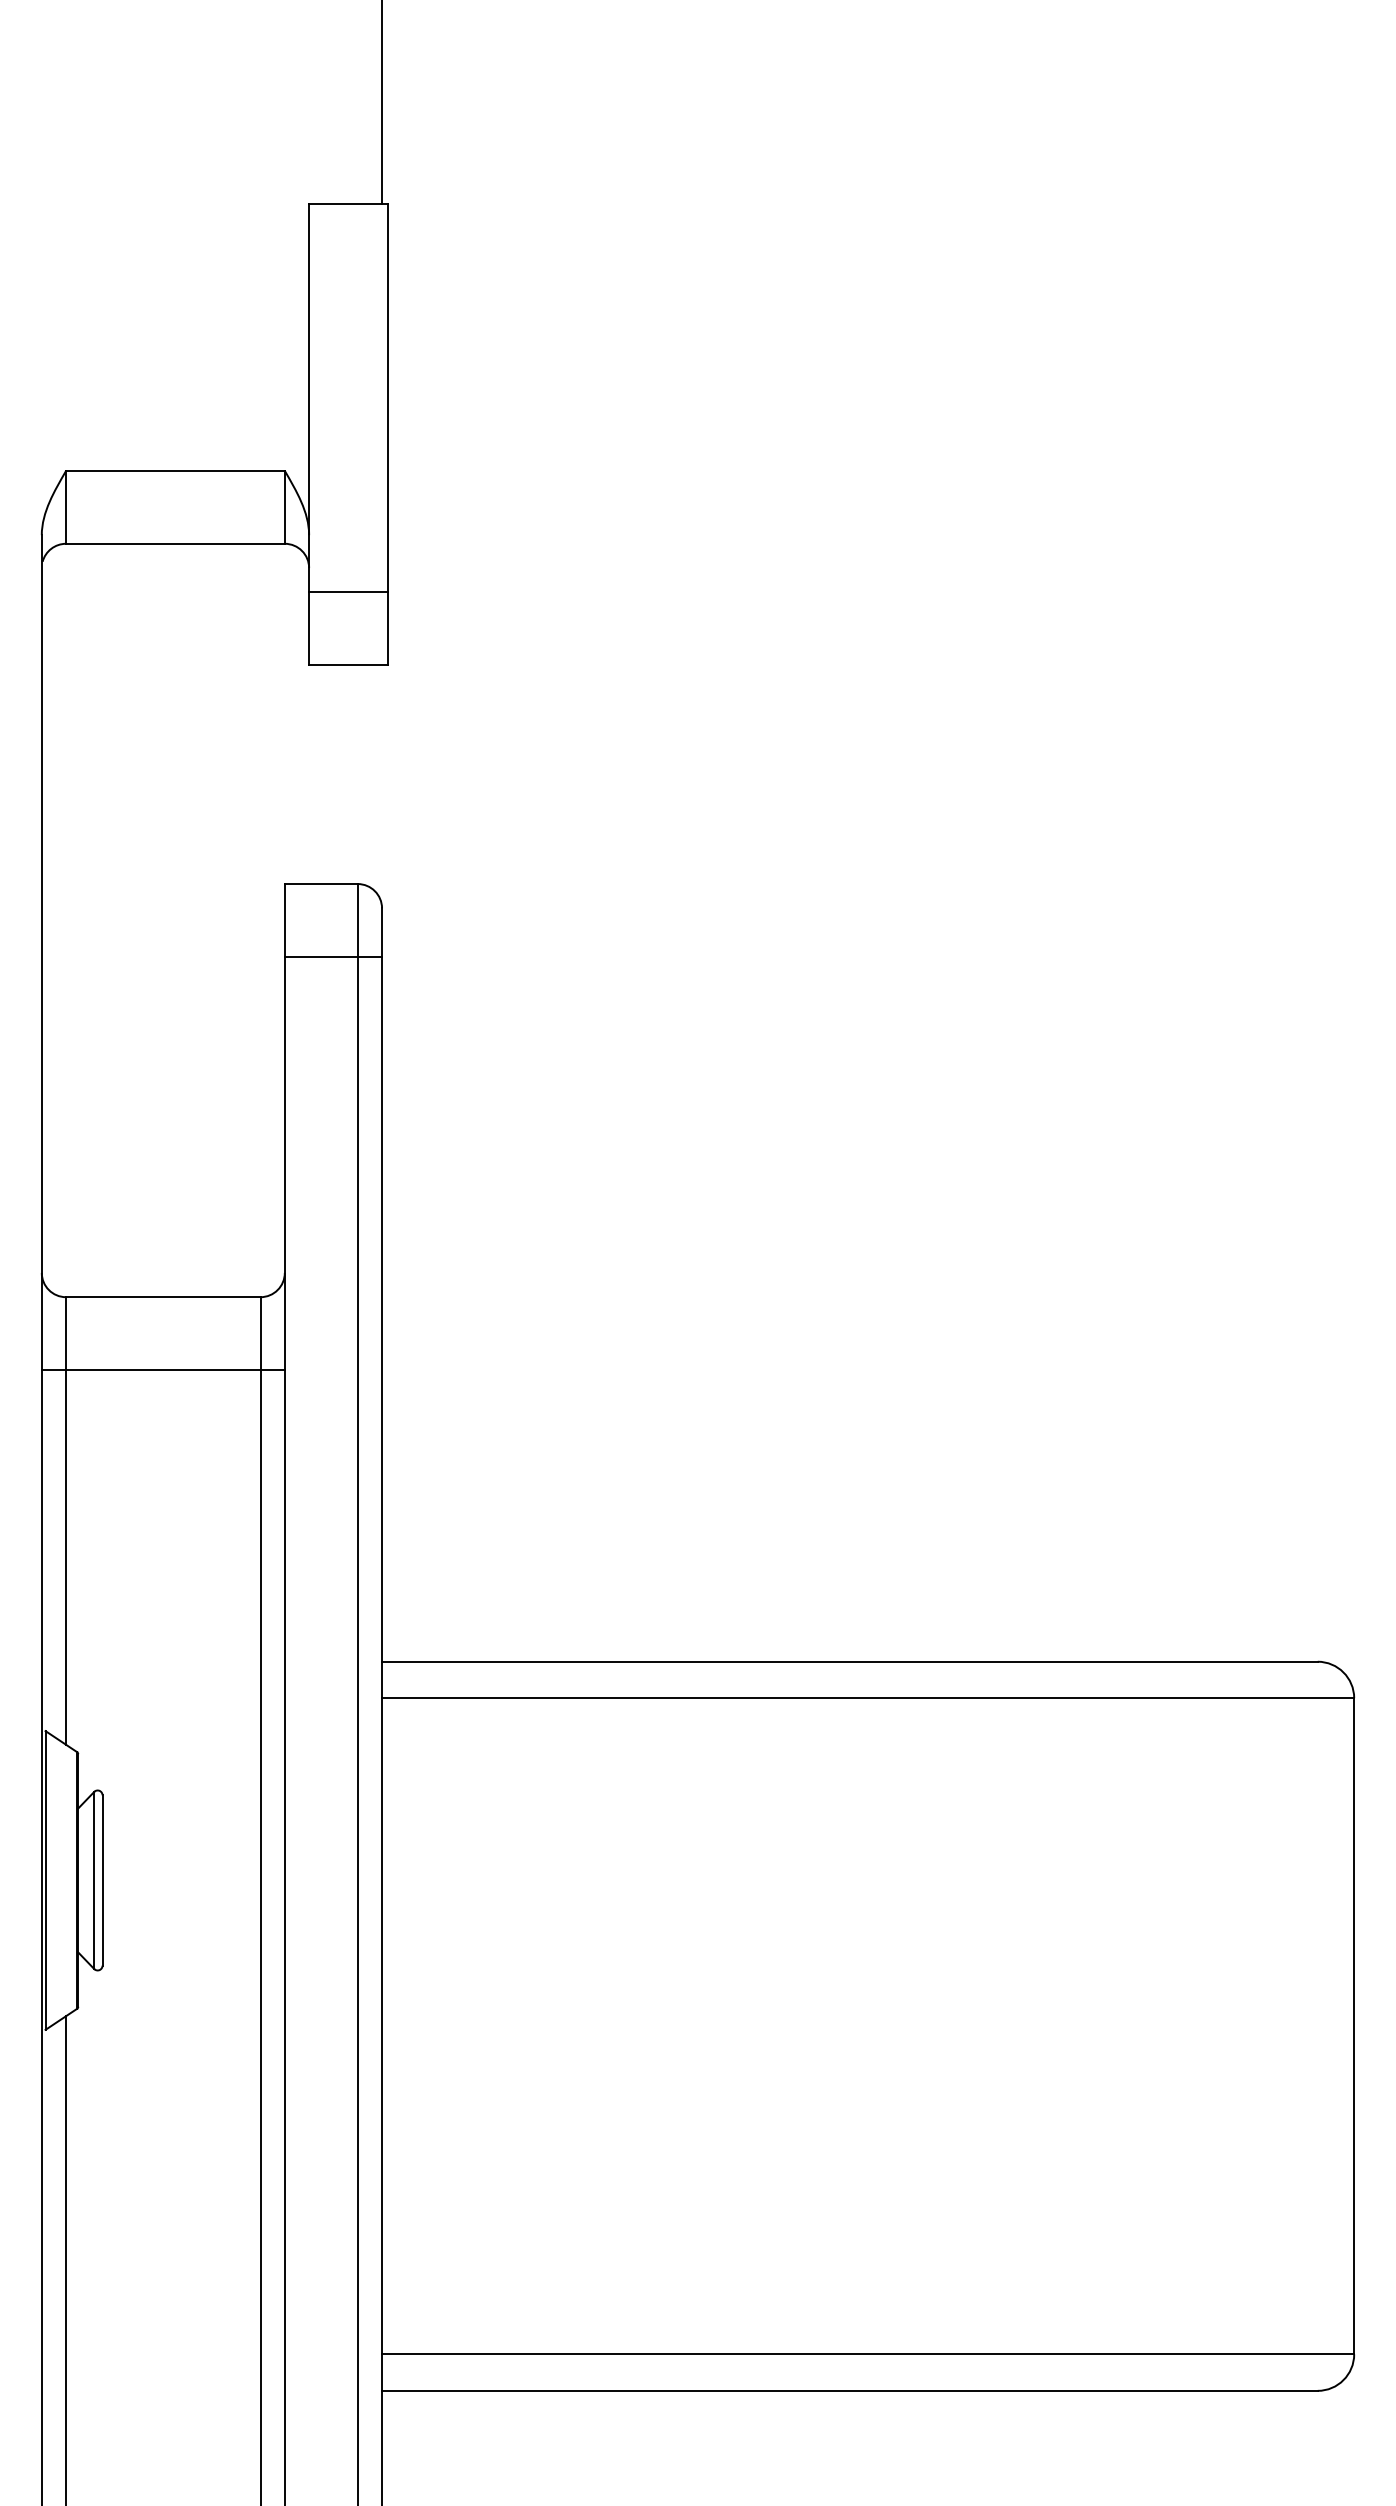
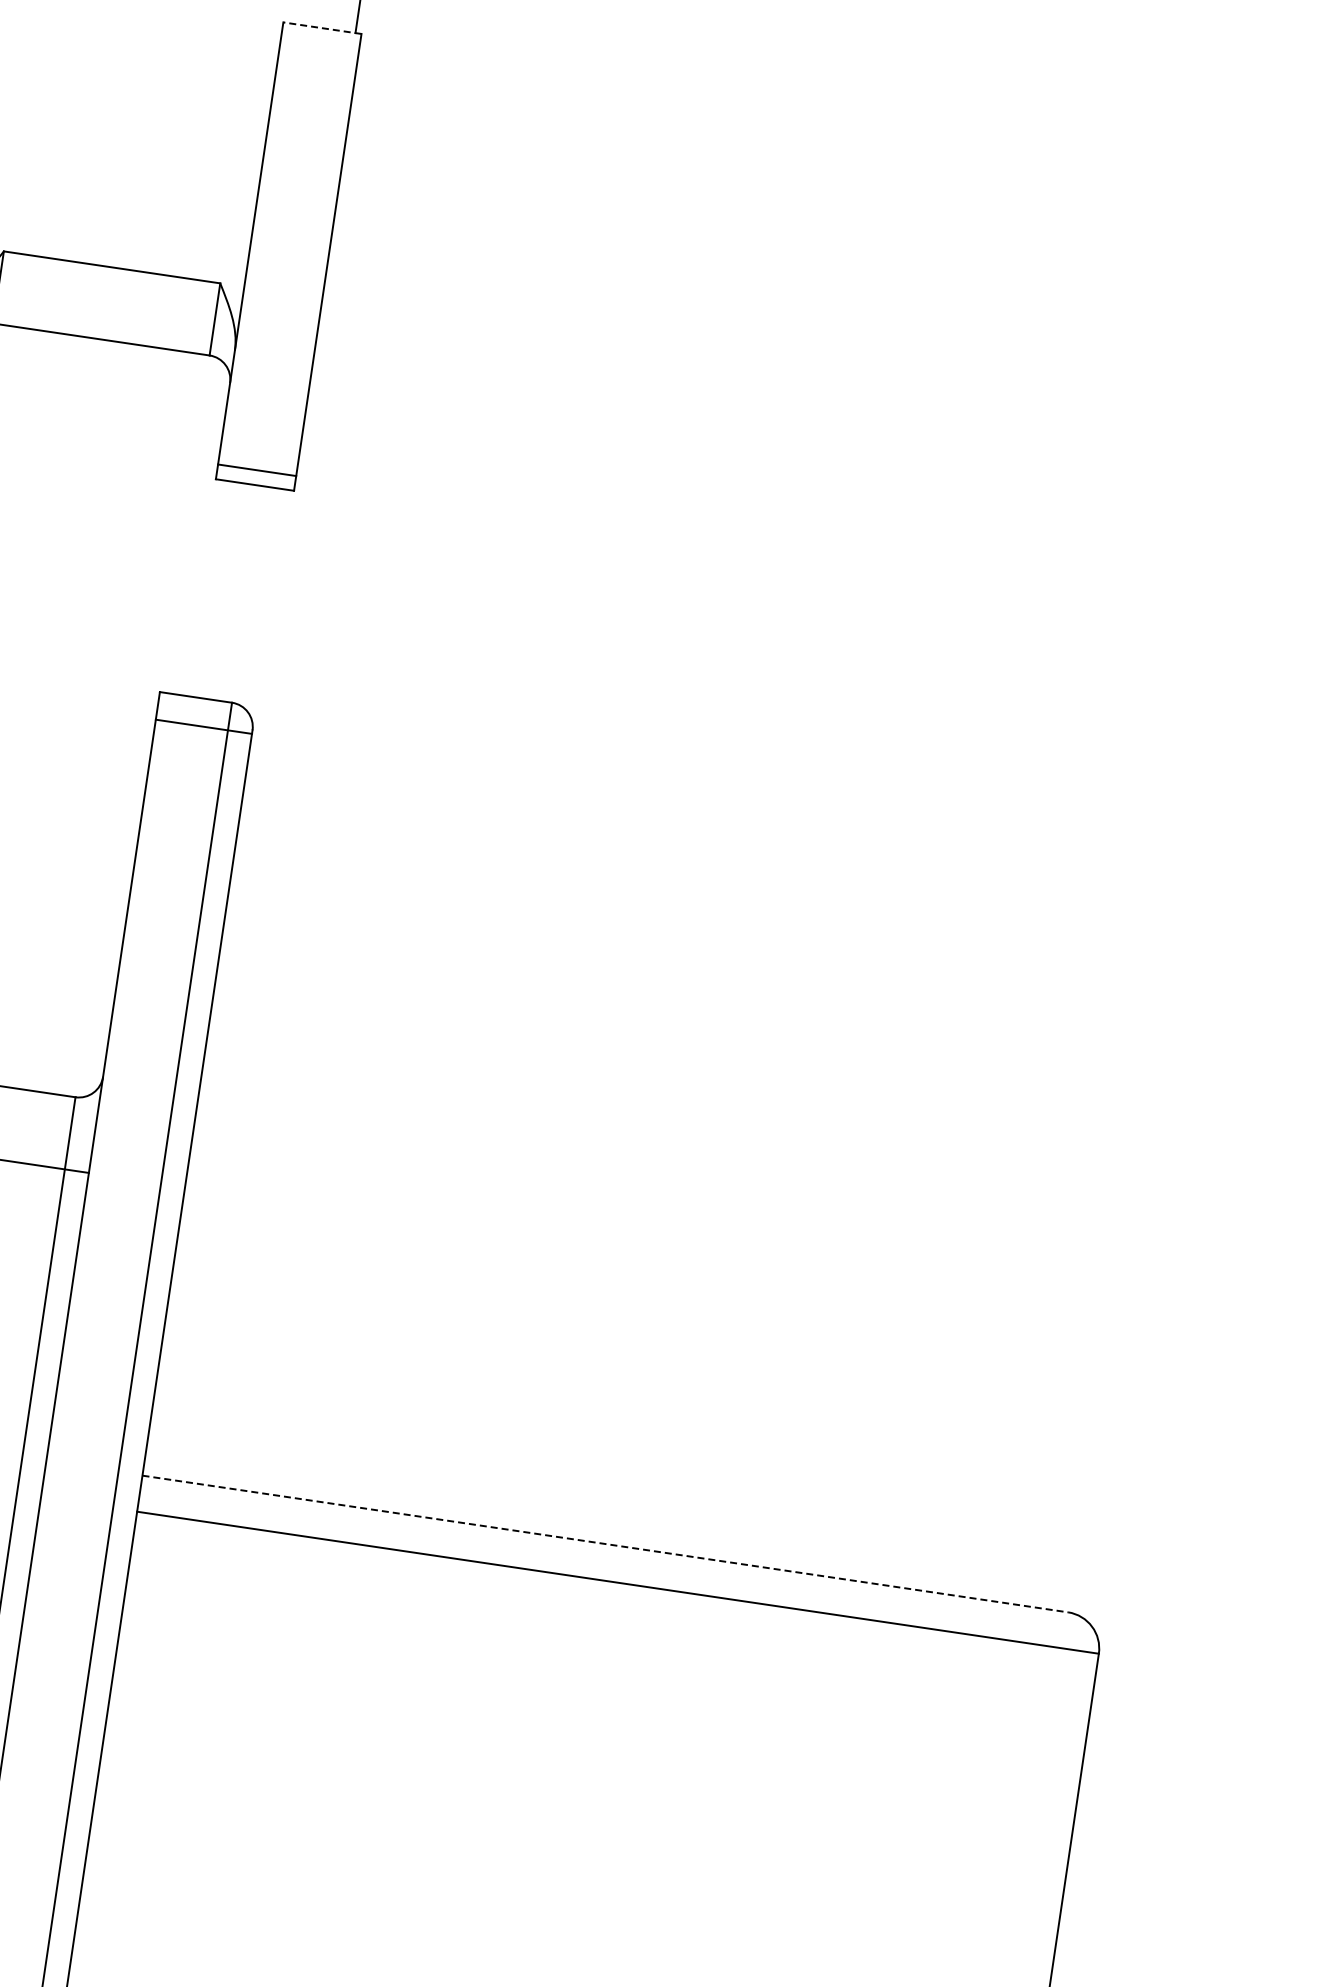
line: (348, 203) -> (322, 28), solid -> dashed
line: (348, 592) -> (257, 470), moved
line: (333, 956) -> (204, 726), moved
line: (849, 1661) -> (604, 1543), solid -> dashed

